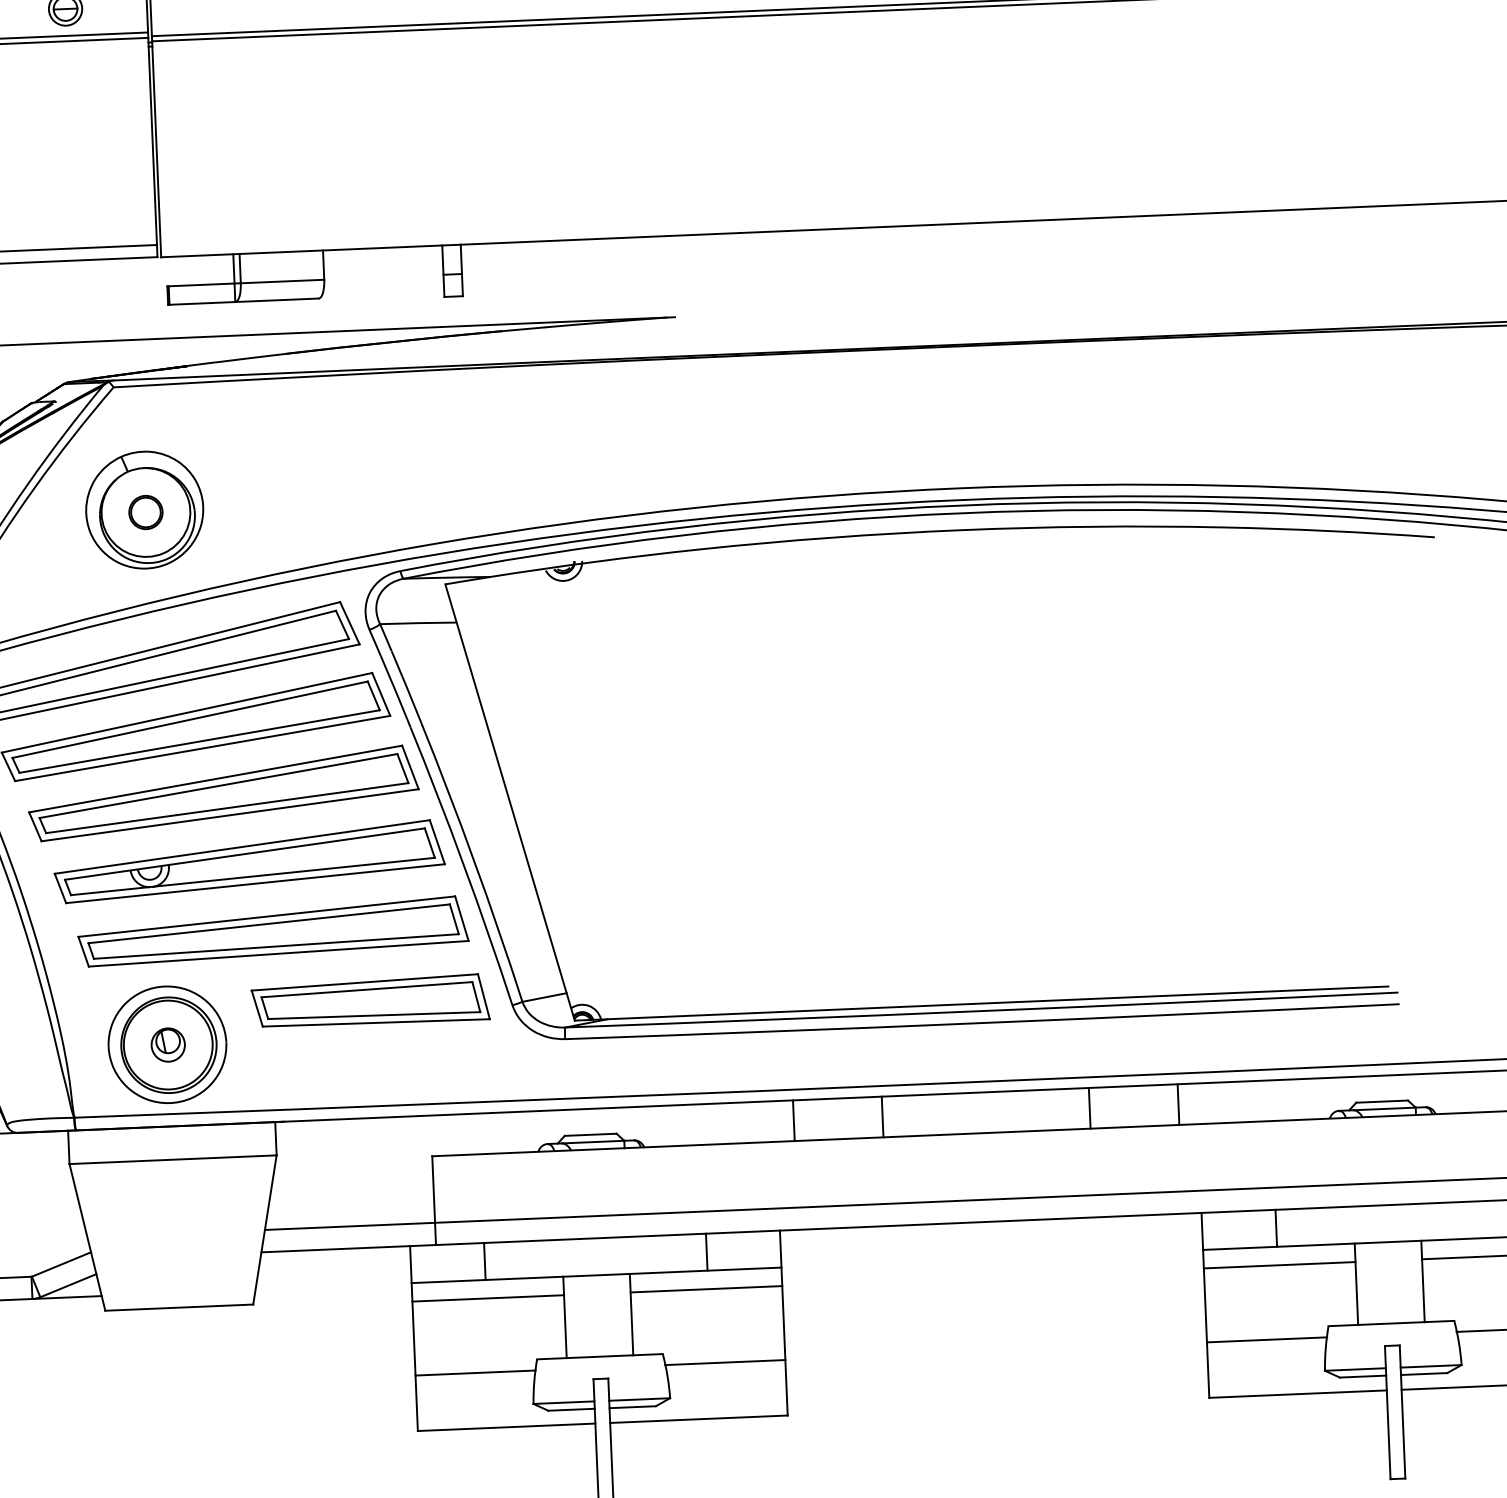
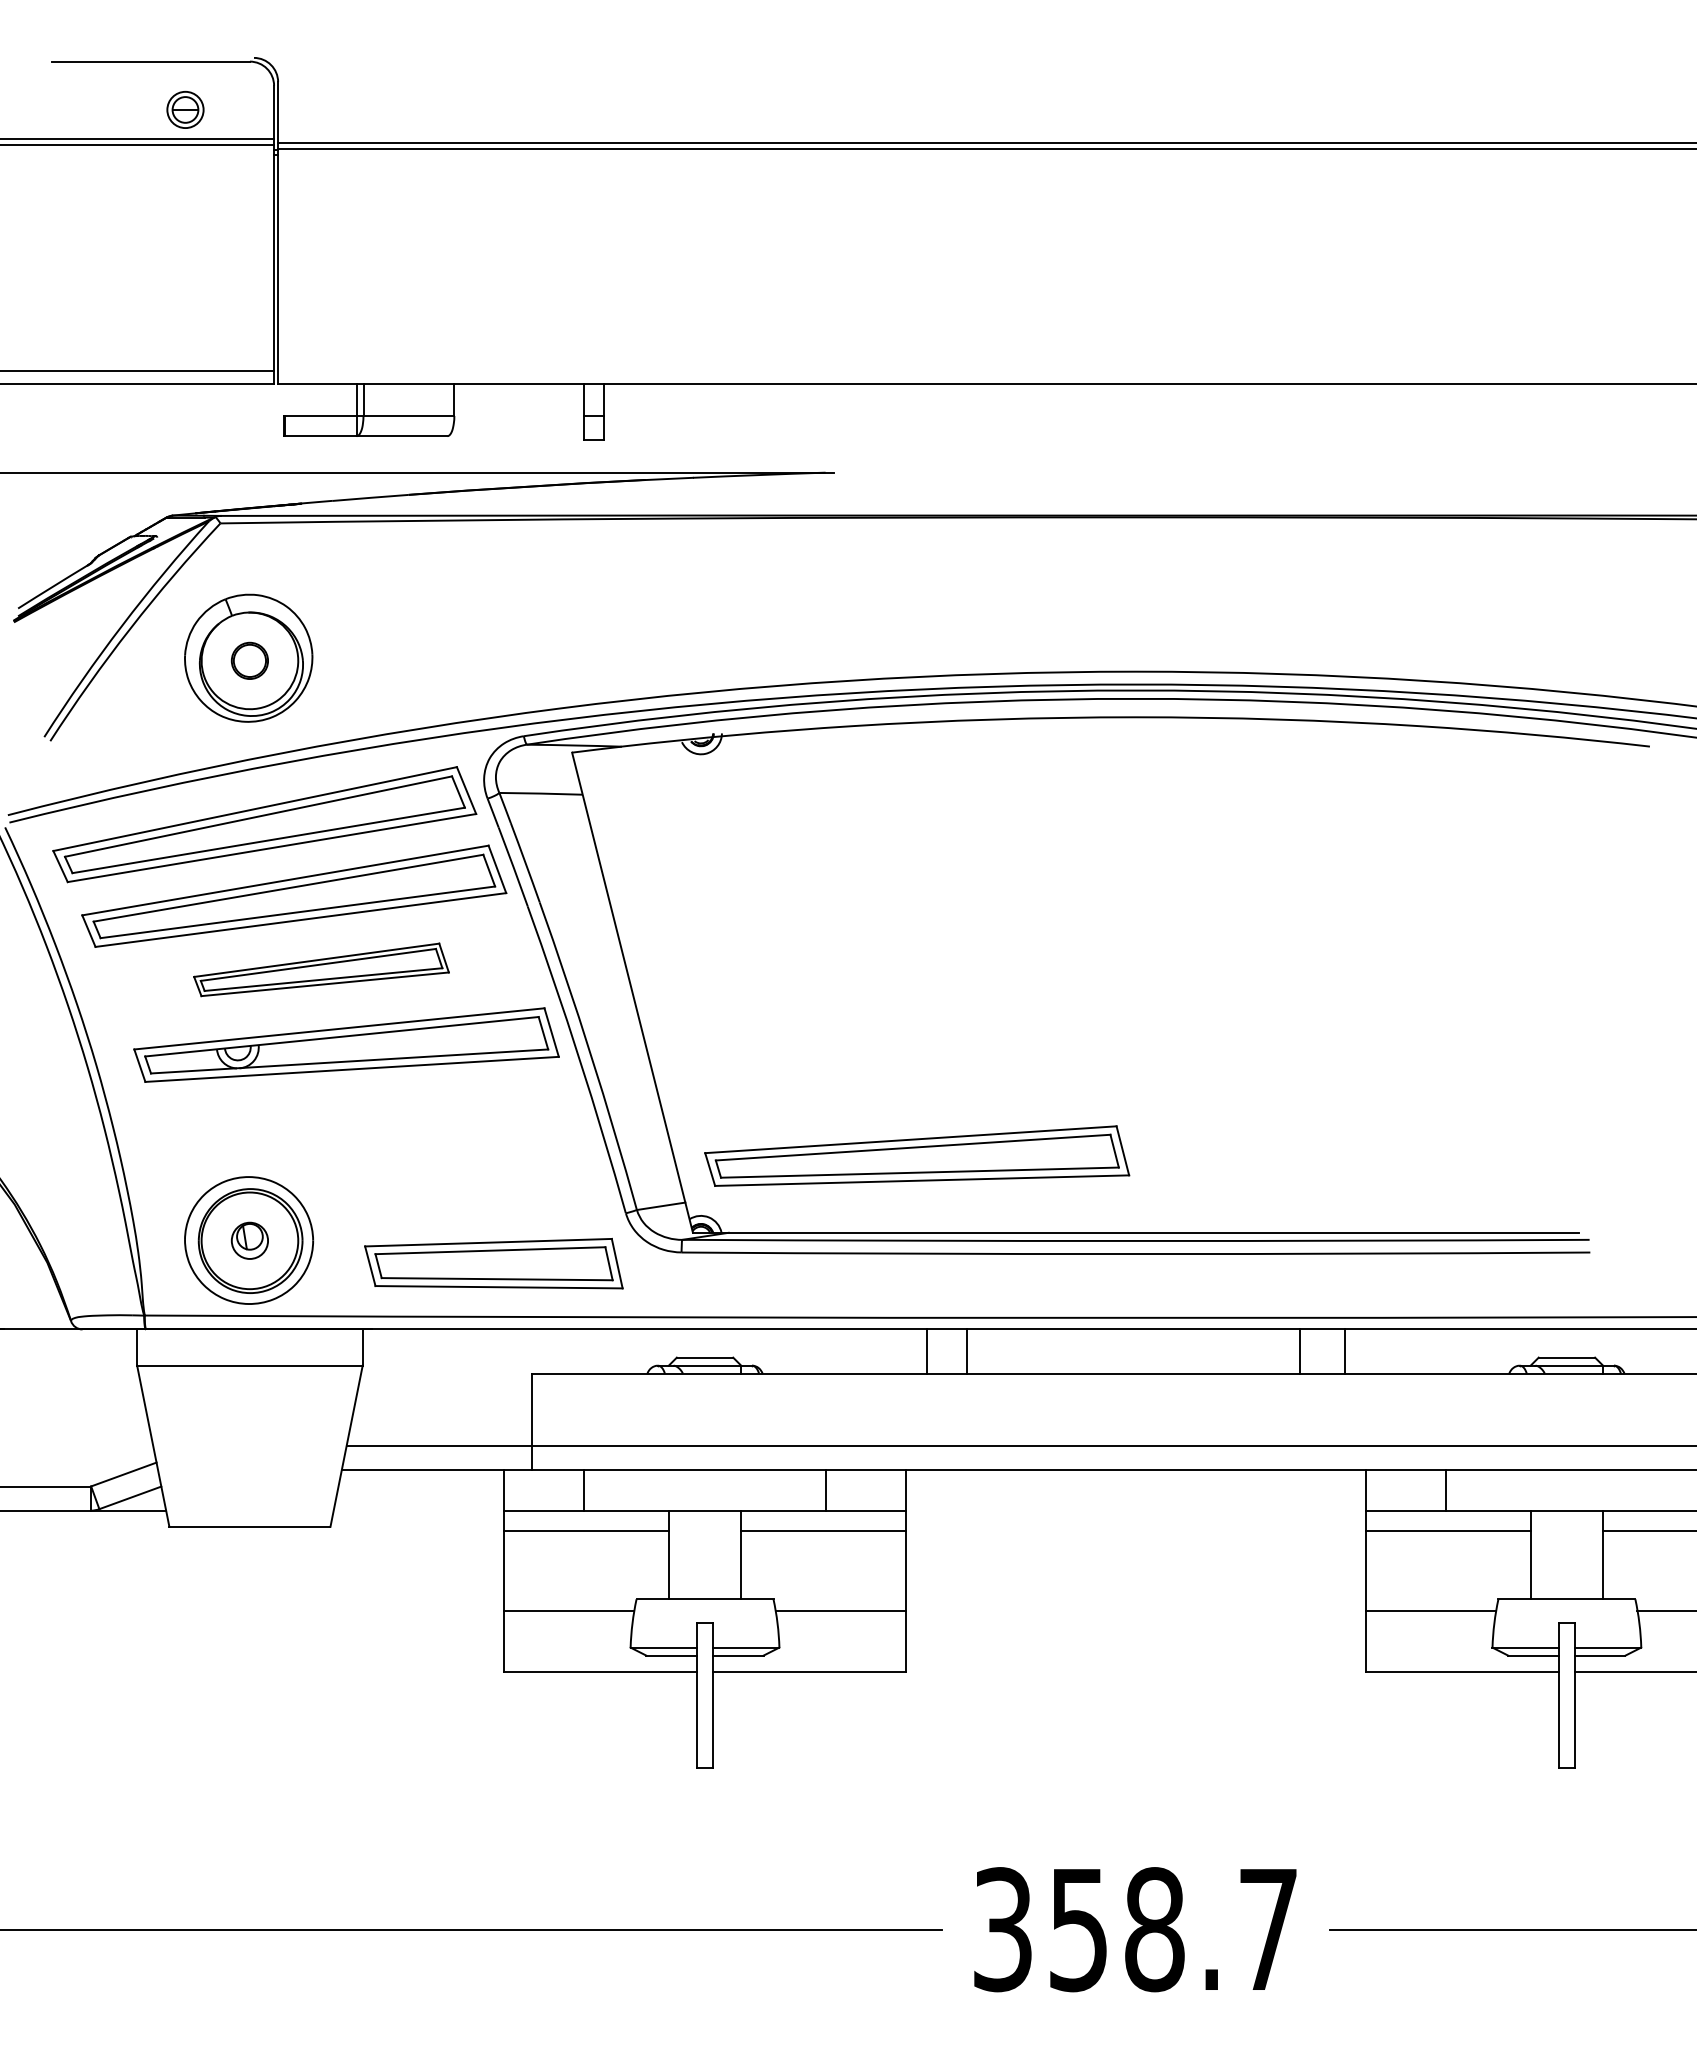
part: (223, 793) -> (321, 969), size x0.6
part: (273, 930) -> (917, 1155), moved
part: (370, 1001) -> (493, 1263), moved
line: (1089, 1108) -> (1299, 1351), moved
line: (882, 1116) -> (967, 1351), moved

